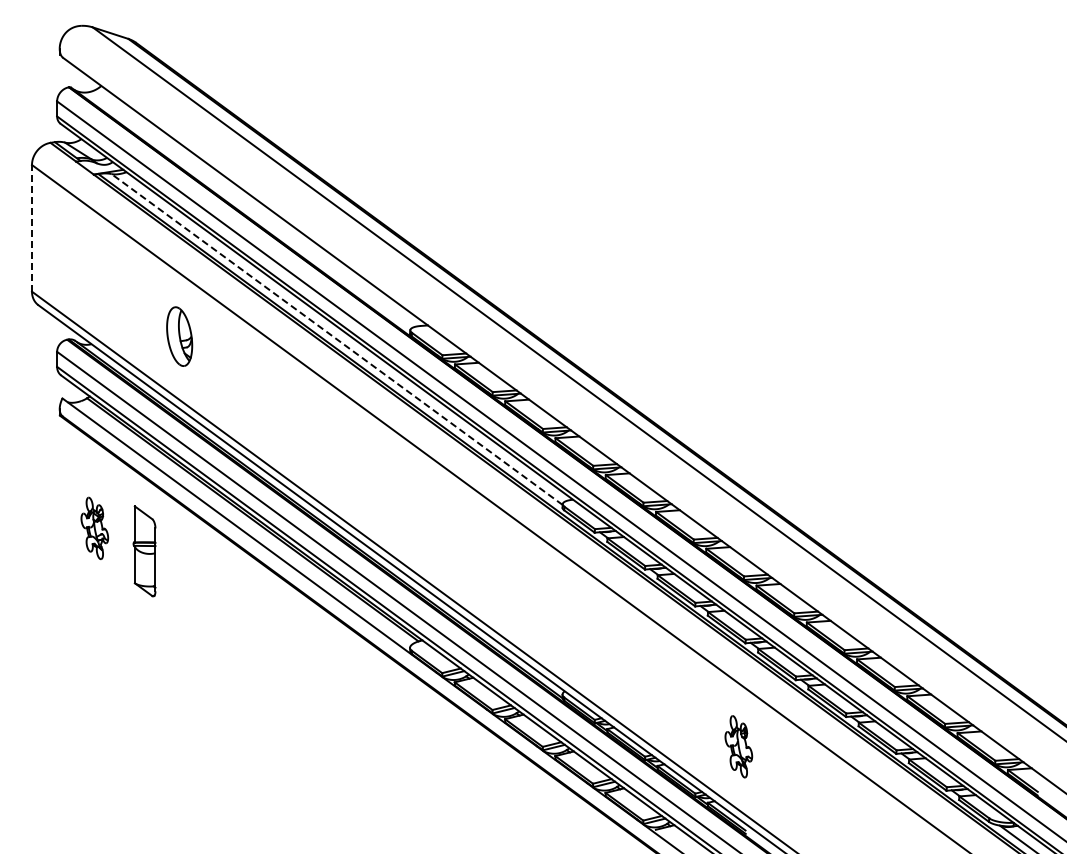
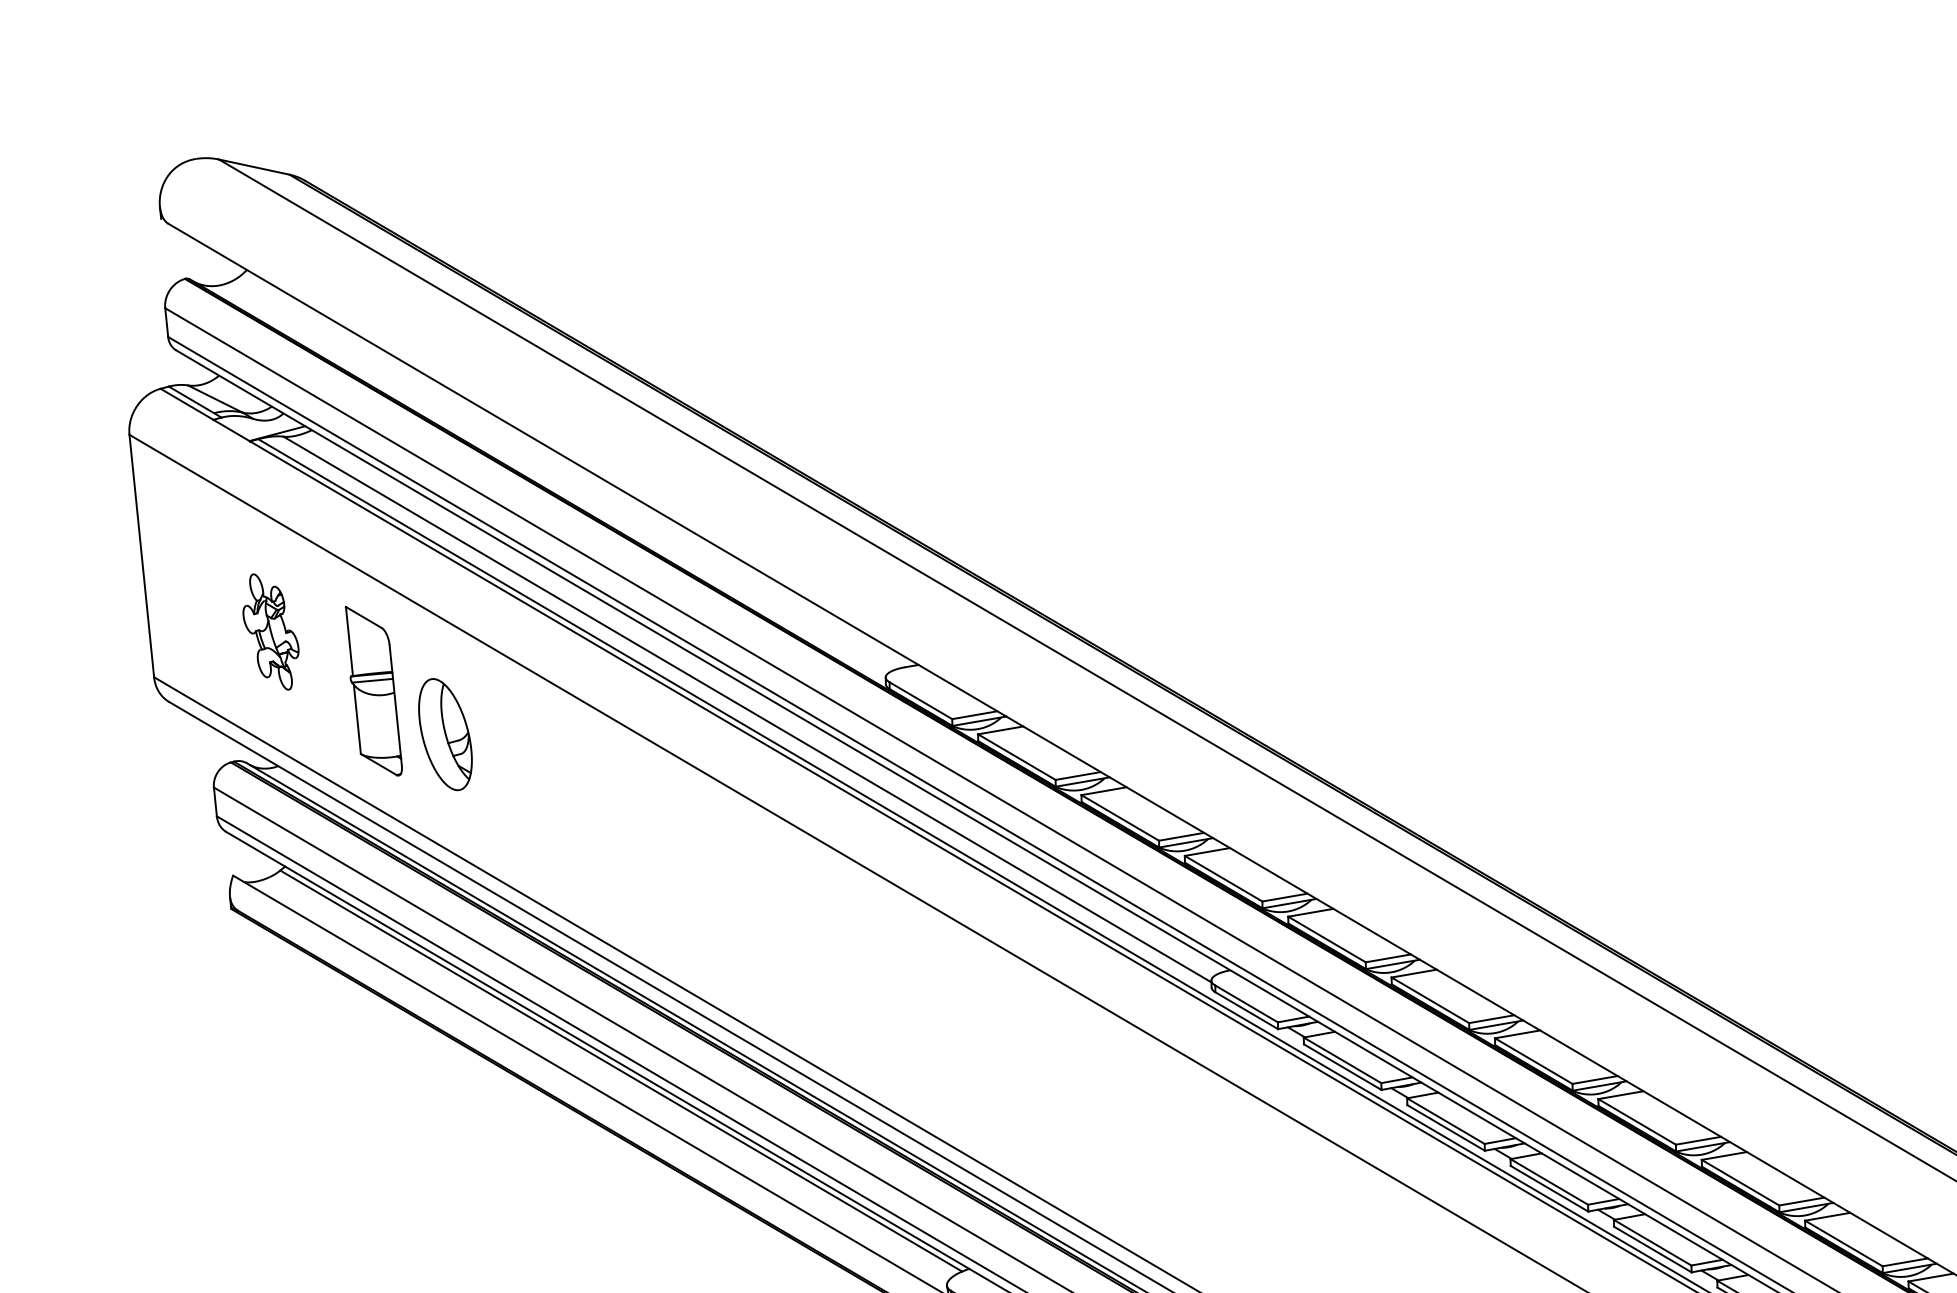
line: (32, 227) -> (142, 554), dashed -> solid
line: (337, 339) -> (748, 709), dashed -> solid
part: (94, 527) -> (270, 630), moved
part: (144, 551) -> (373, 691), moved

